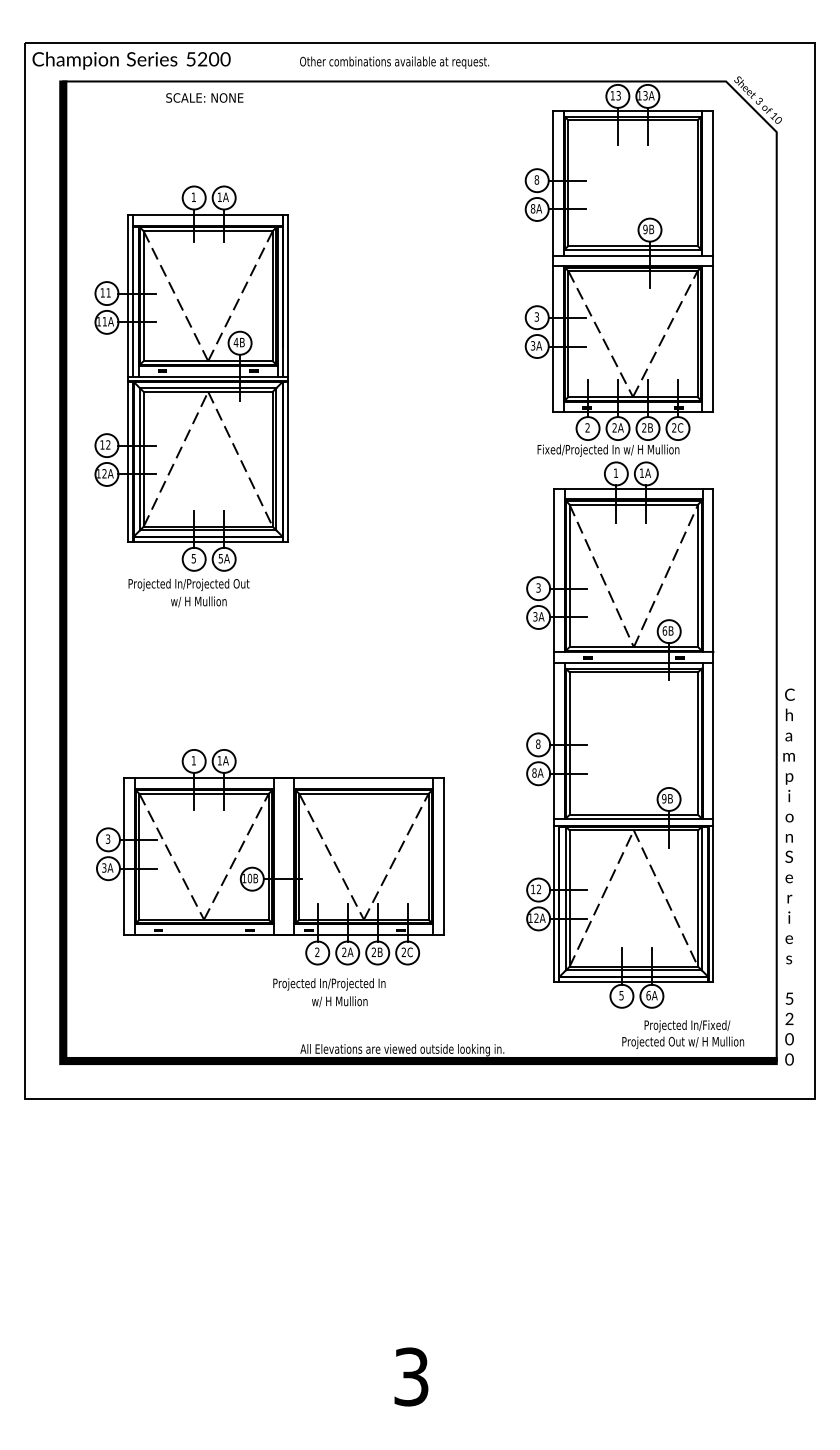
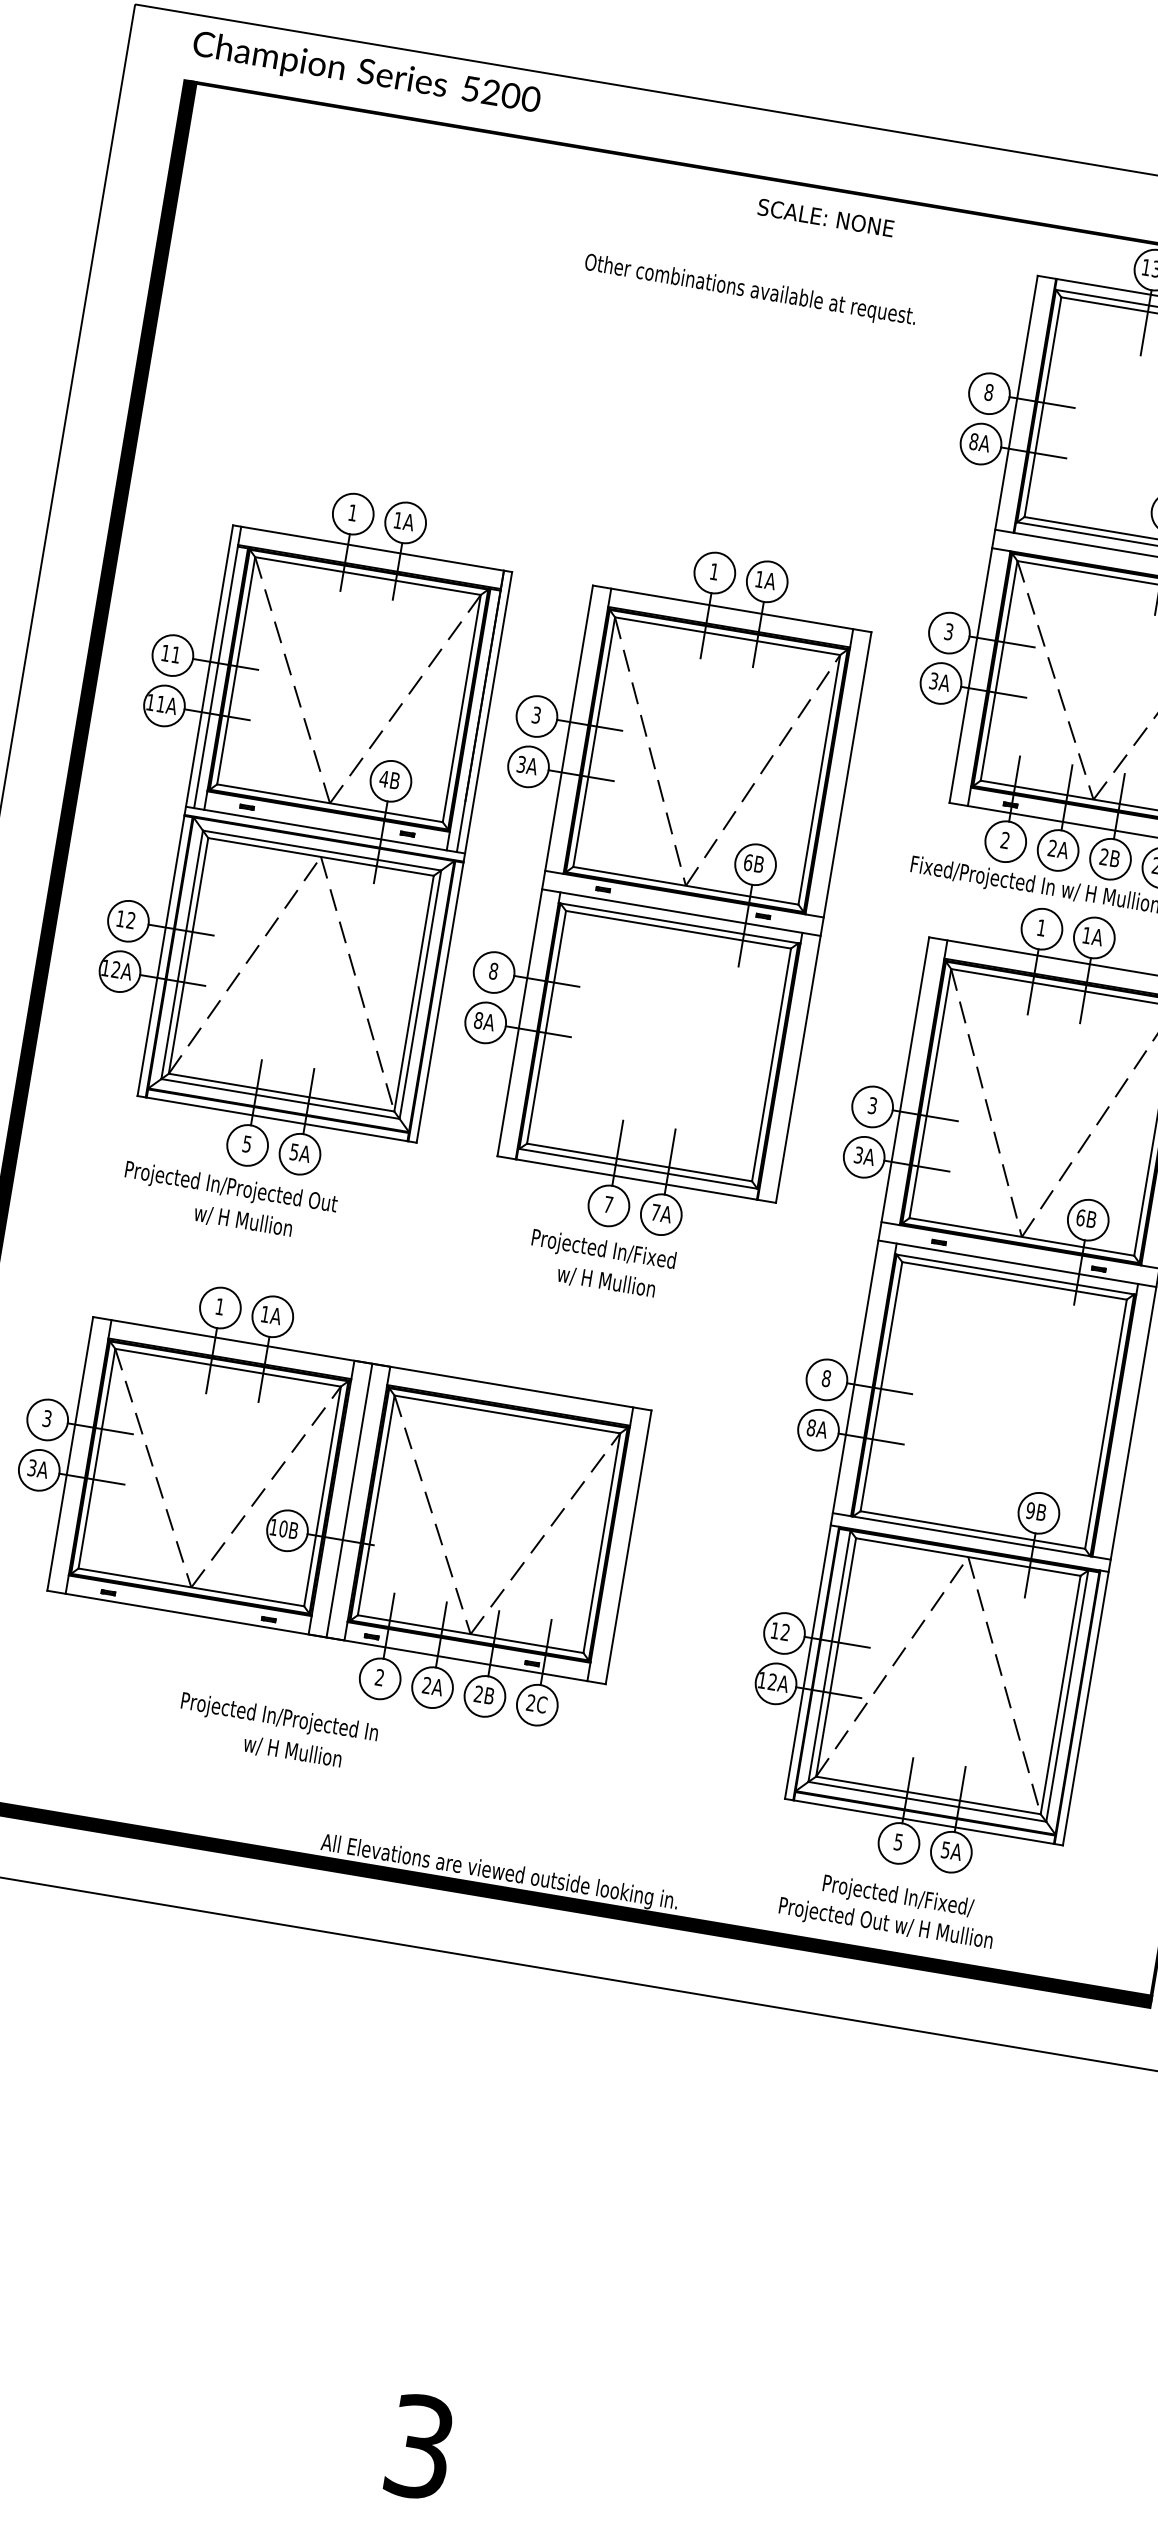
text: (131, 60) -> (366, 73), moved
text: (394, 62) -> (750, 290), moved
text: (204, 97) -> (825, 216), moved
part: (191, 396) -> (290, 860), moved
part: (398, 504) -> (652, 918), added
line: (284, 856) -> (350, 1500), added
text: (329, 992) -> (277, 1732), moved
text: (648, 995) -> (945, 1849), 6A -> 5A
text: (683, 1034) -> (888, 1910), moved

